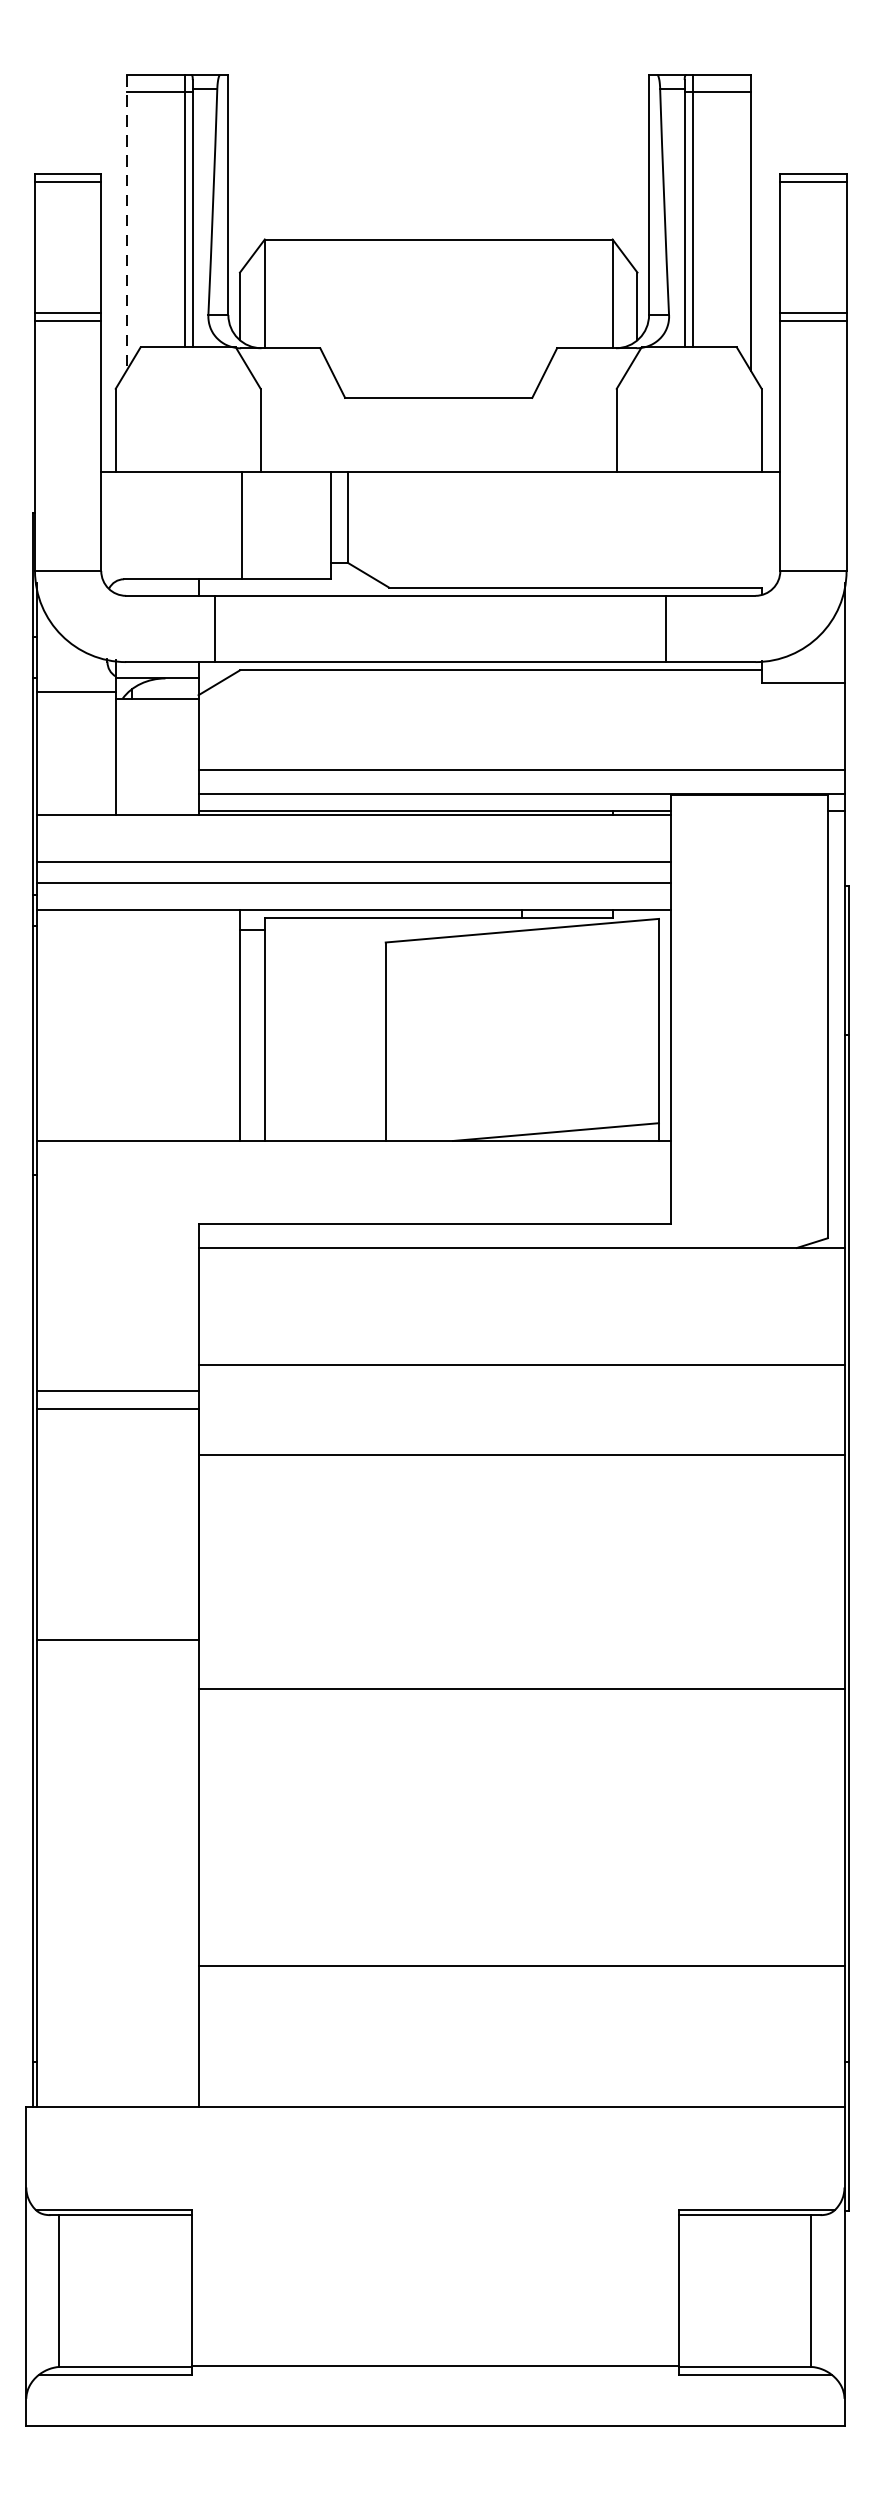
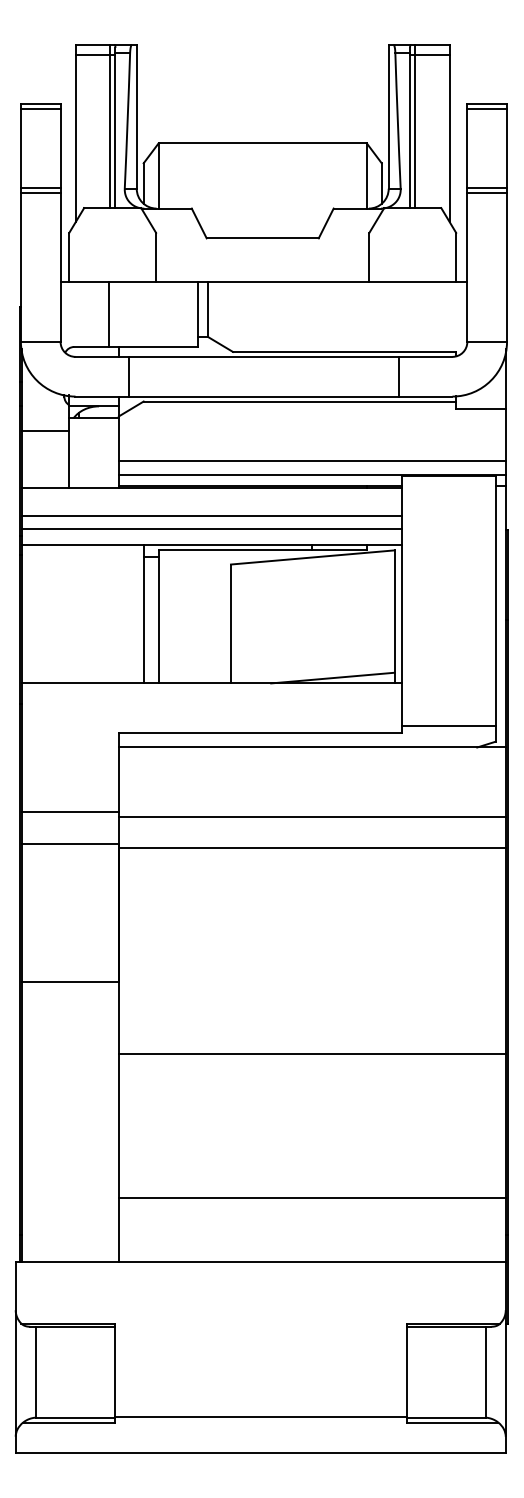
line: (126, 222) -> (75, 133), dashed -> solid
line: (241, 525) -> (108, 314), moved
line: (76, 692) -> (45, 431), moved
line: (748, 1211) -> (448, 725), added
line: (117, 1391) -> (70, 812), moved
line: (520, 1455) -> (311, 848), moved
line: (520, 1688) -> (311, 1053), moved
line: (520, 1965) -> (311, 1197), moved

